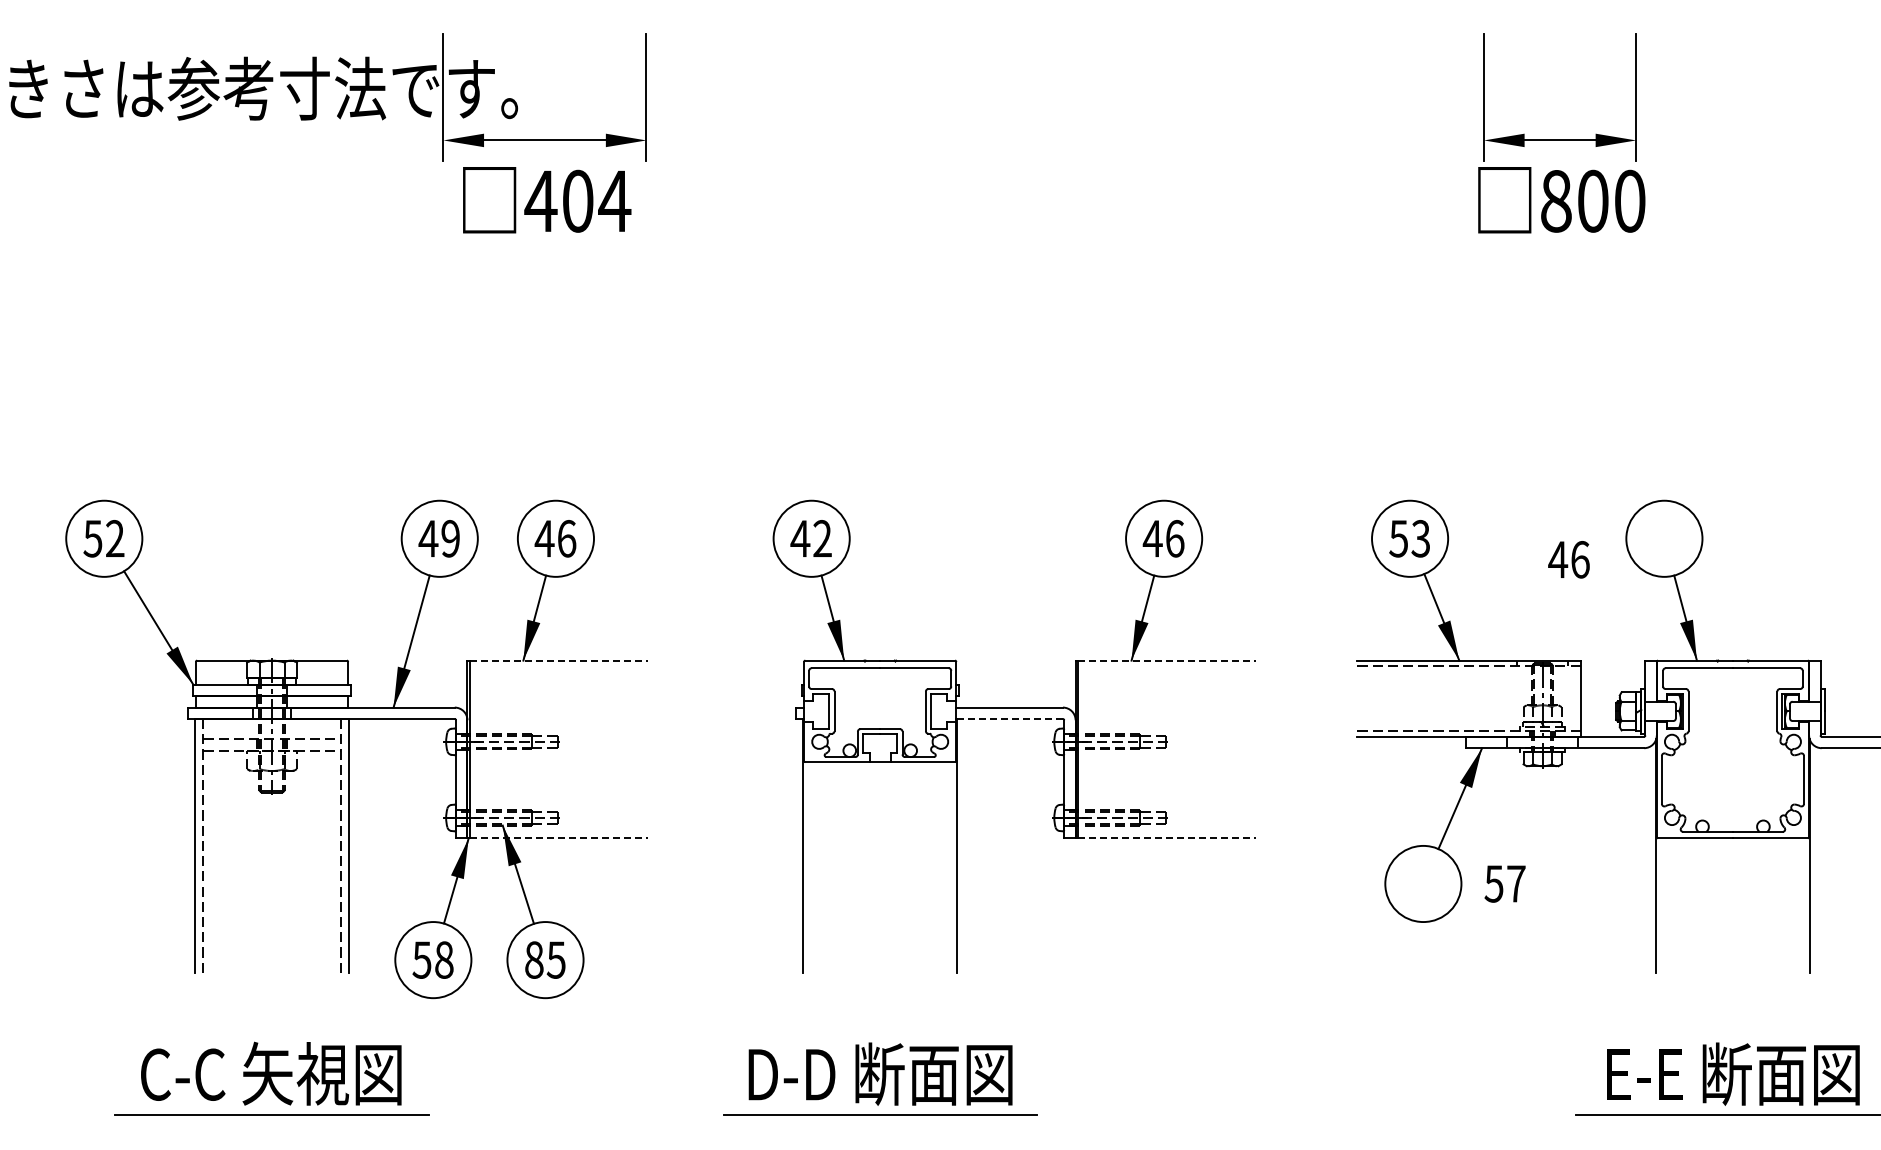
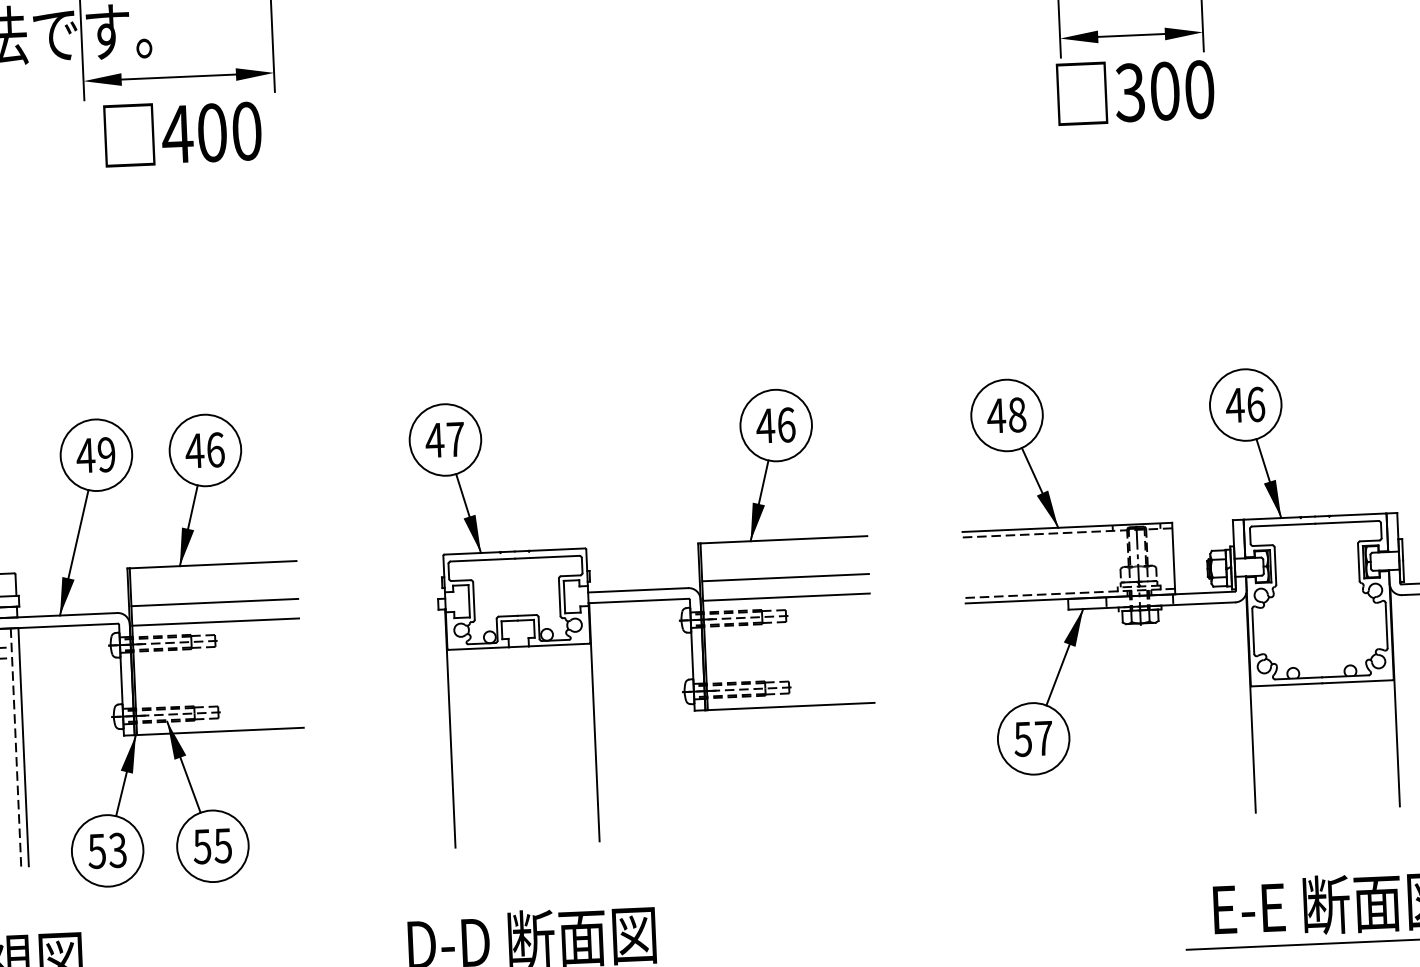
text: (614, 200) -> (246, 130), 404 -> 400
text: (1555, 200) -> (1129, 92), 800 -> 300
text: (822, 538) -> (455, 439), 42 -> 47
text: (1409, 538) -> (1006, 415), 53 -> 48
text: (1568, 559) -> (1244, 404), moved
line: (558, 660) -> (212, 564), dashed -> solid
line: (1167, 660) -> (784, 539), dashed -> solid
line: (558, 700) -> (214, 602), added
line: (1166, 700) -> (785, 577), added
line: (1009, 719) -> (638, 601), dashed -> solid
line: (558, 721) -> (215, 621), added
line: (1166, 721) -> (785, 596), added
line: (558, 838) -> (220, 731), dashed -> solid
line: (1167, 838) -> (791, 706), dashed -> solid
text: (1504, 883) -> (1032, 738), moved
text: (443, 959) -> (117, 849), 58 -> 53
text: (533, 959) -> (201, 846), 85 -> 55

